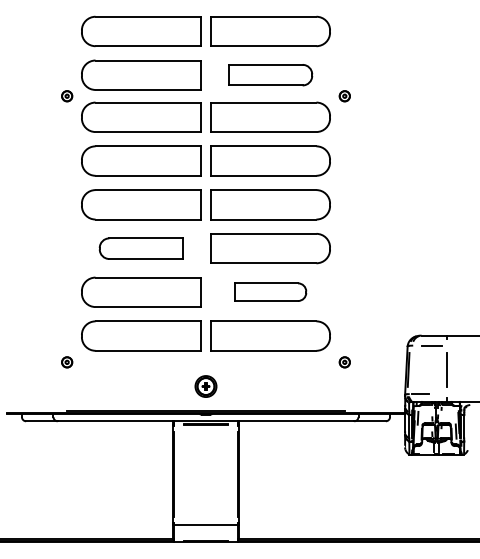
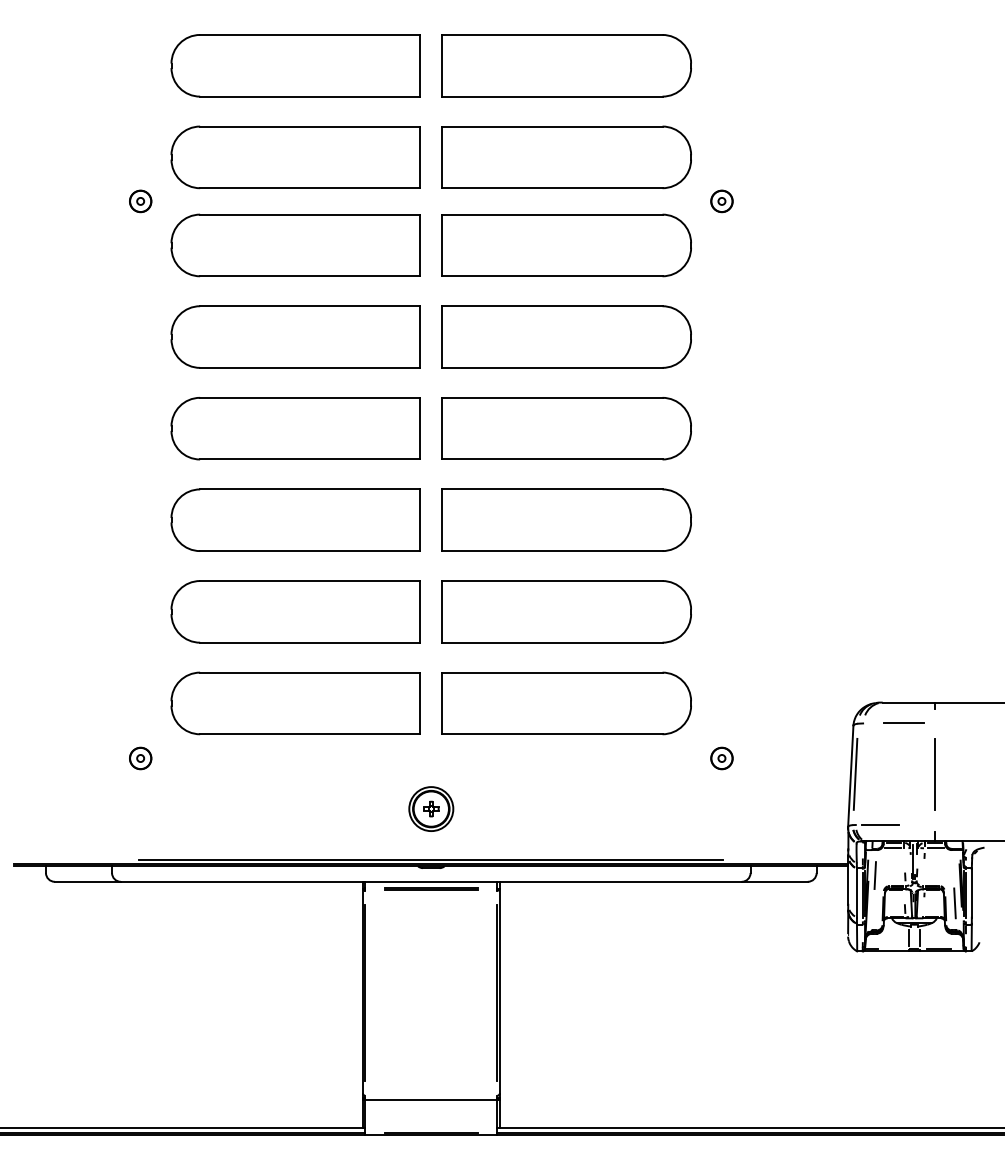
part: (270, 74) -> (566, 155), size x1.43
part: (141, 248) -> (296, 520), size x1.43
part: (270, 291) -> (566, 610), size x1.67

